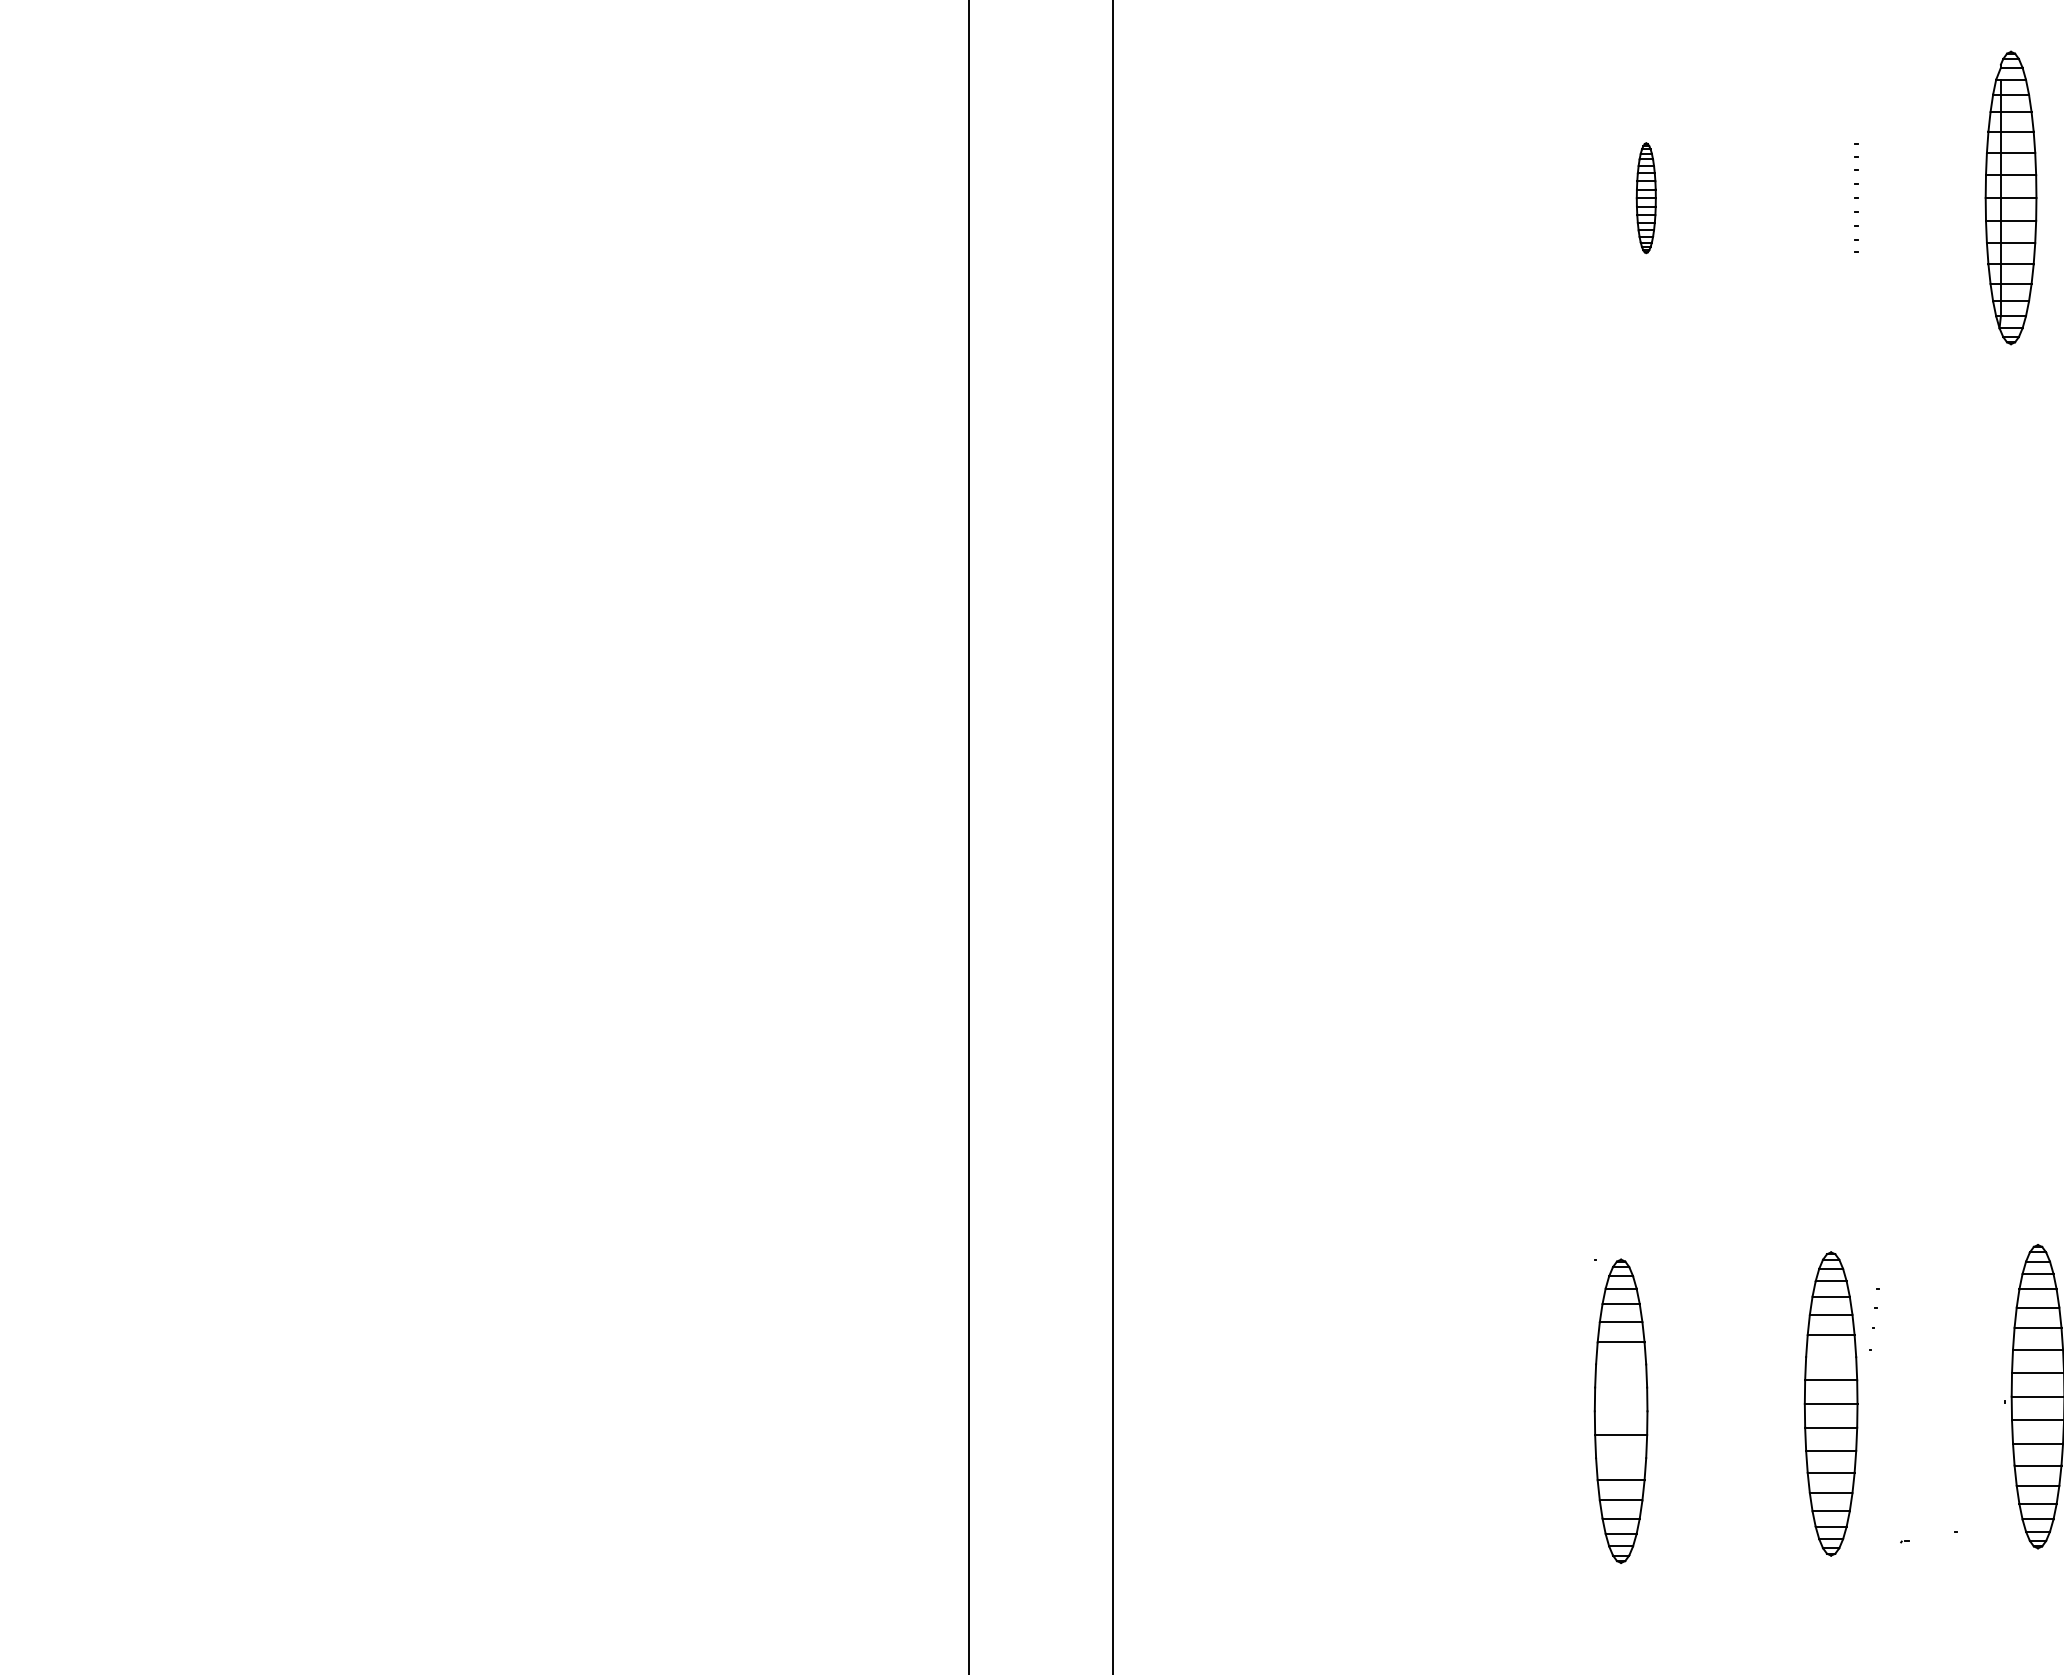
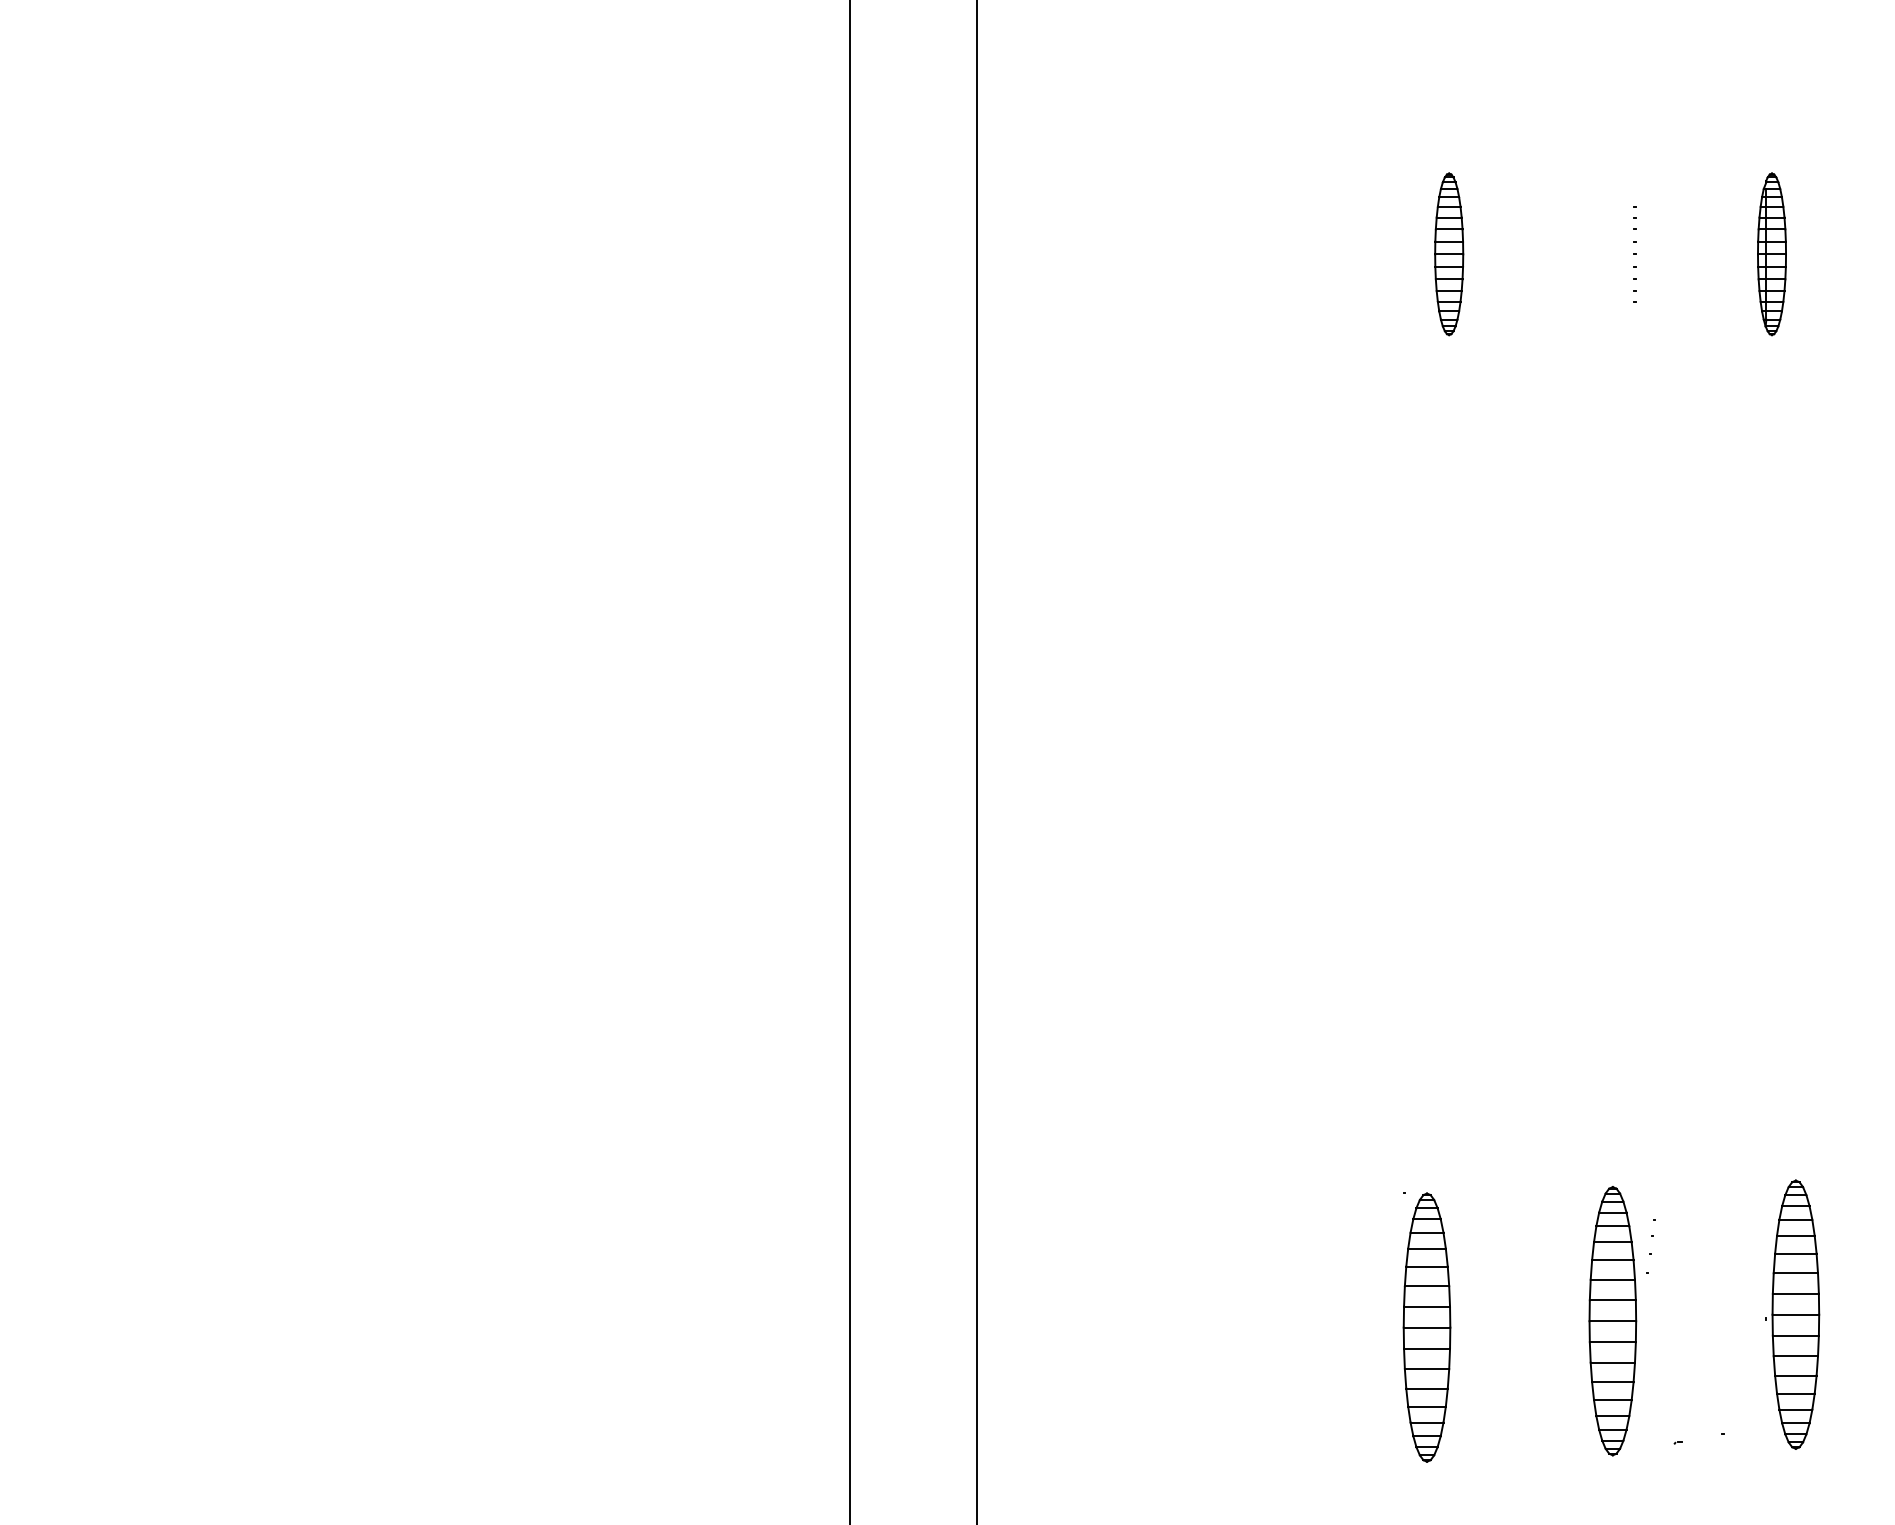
part: (1646, 198) -> (1449, 254), size x1.67
part: (2010, 198) -> (1771, 254), size x0.62
line: (1830, 1356) -> (1612, 1279), added
line: (1620, 1364) -> (1426, 1286), added
line: (1621, 1387) -> (1427, 1306), added
line: (1620, 1411) -> (1426, 1327), added
line: (1620, 1458) -> (1426, 1369), added

